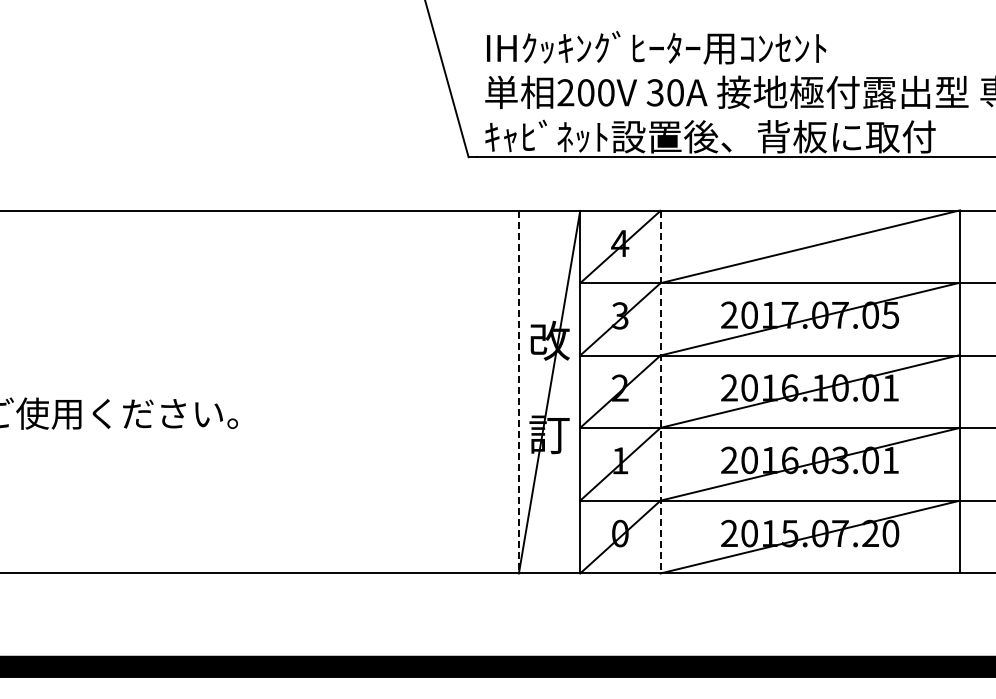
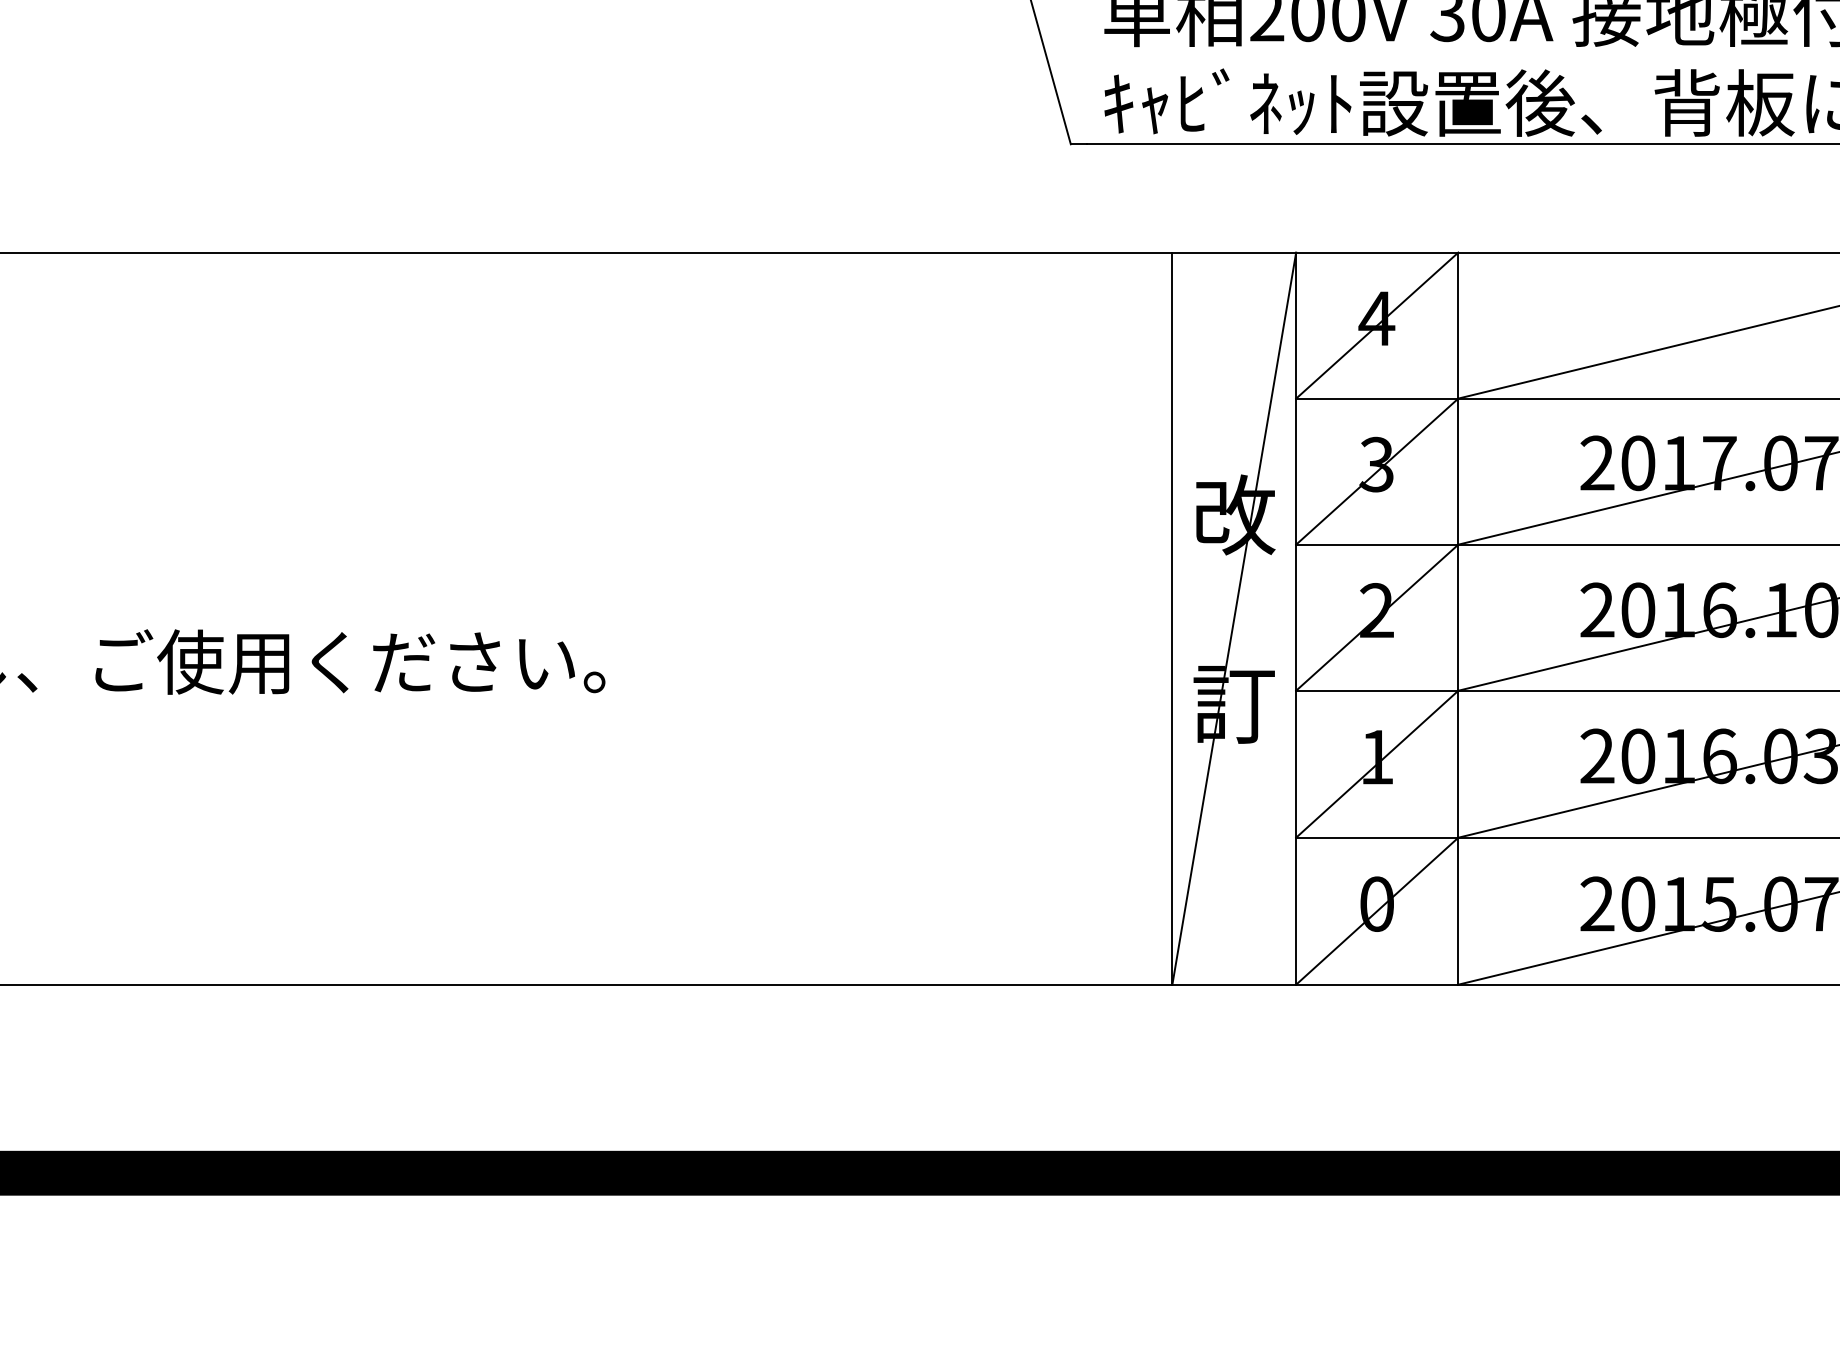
line: (518, 392) -> (1171, 619), dashed -> solid
line: (660, 392) -> (1458, 619), dashed -> solid

